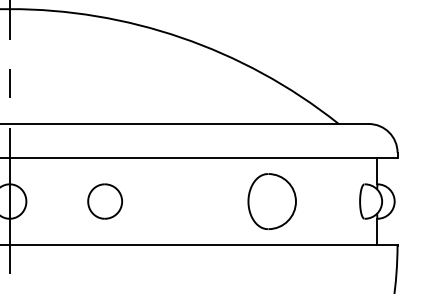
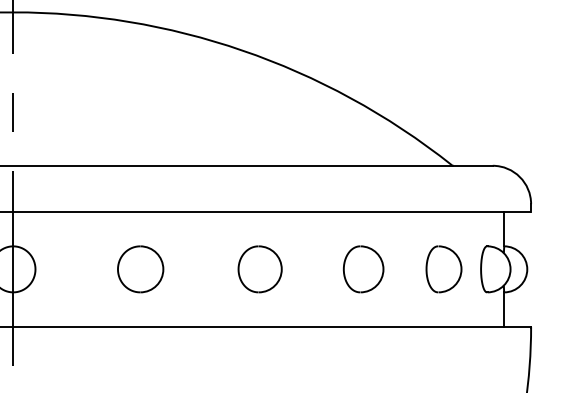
part: (194, 201) -> (259, 269), added
part: (271, 201) -> (362, 269), size x0.62
part: (332, 201) -> (444, 269), added

